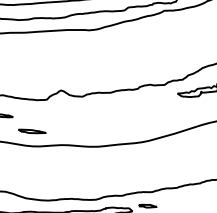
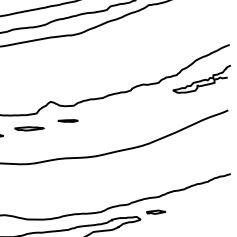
line: (74, 109) -> (67, 120), added
part: (32, 131) -> (29, 128), moved

